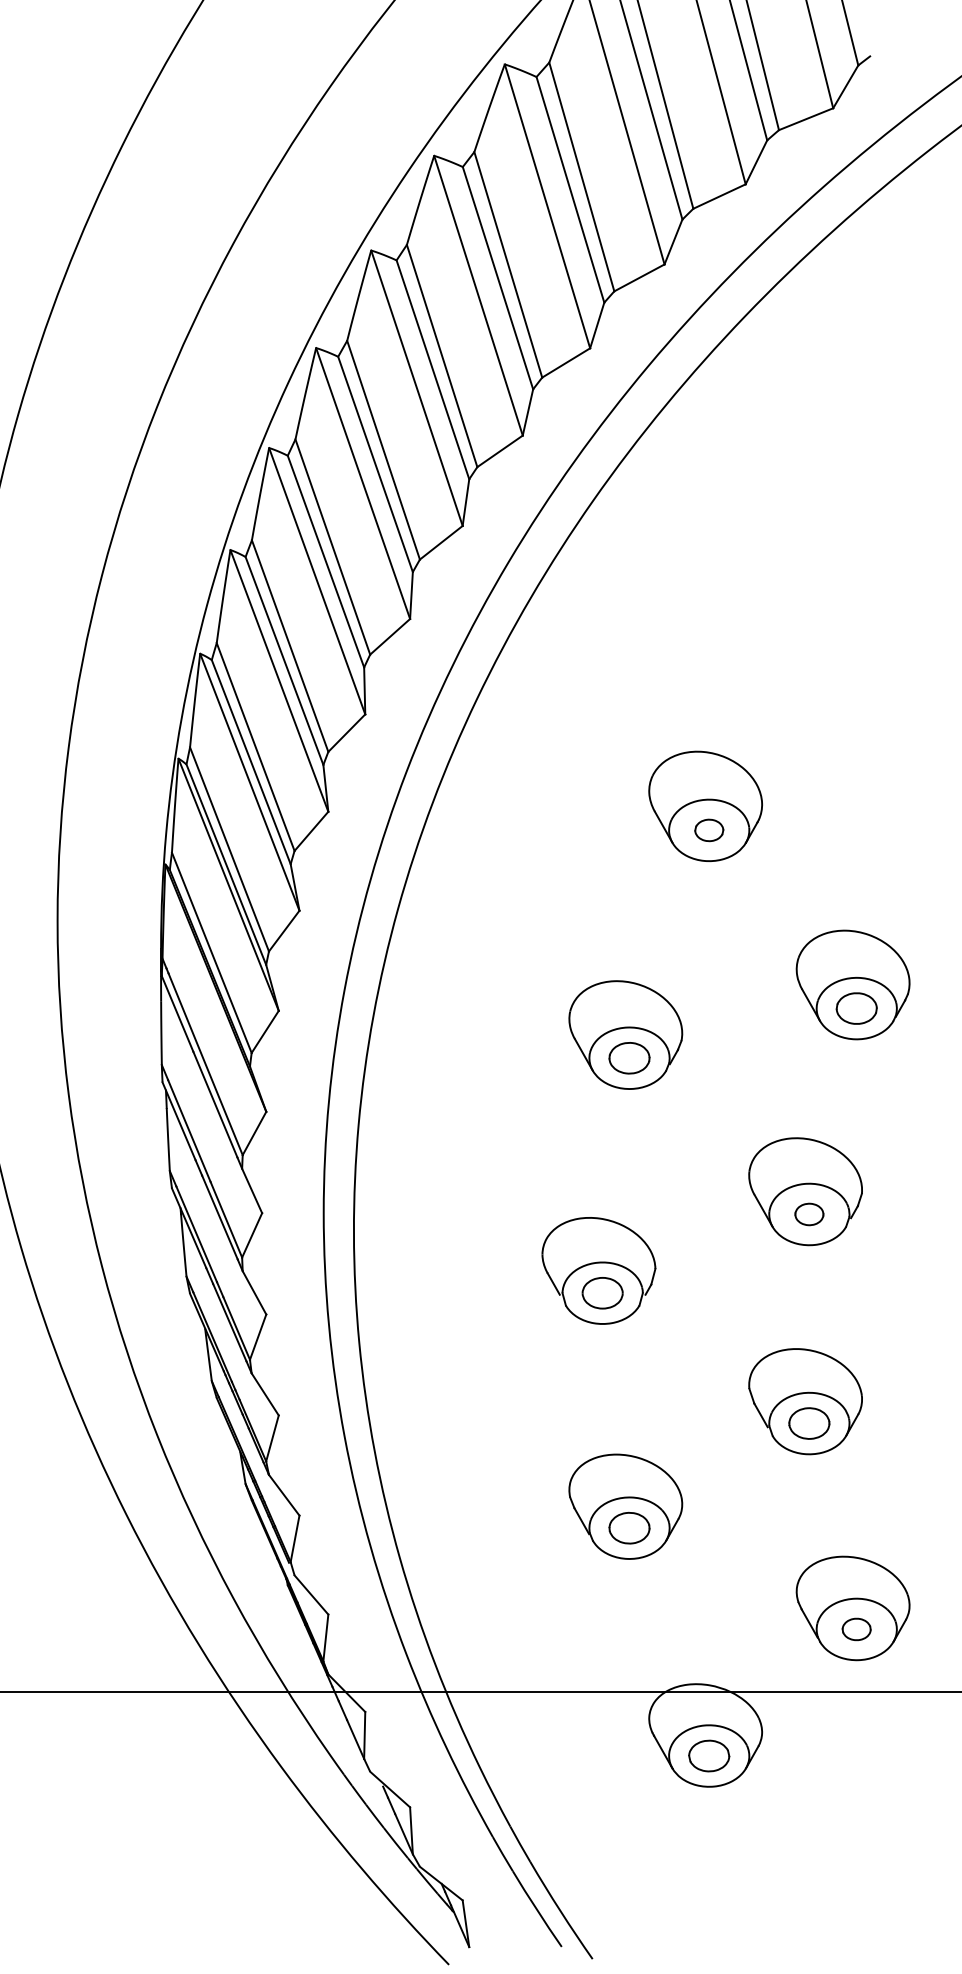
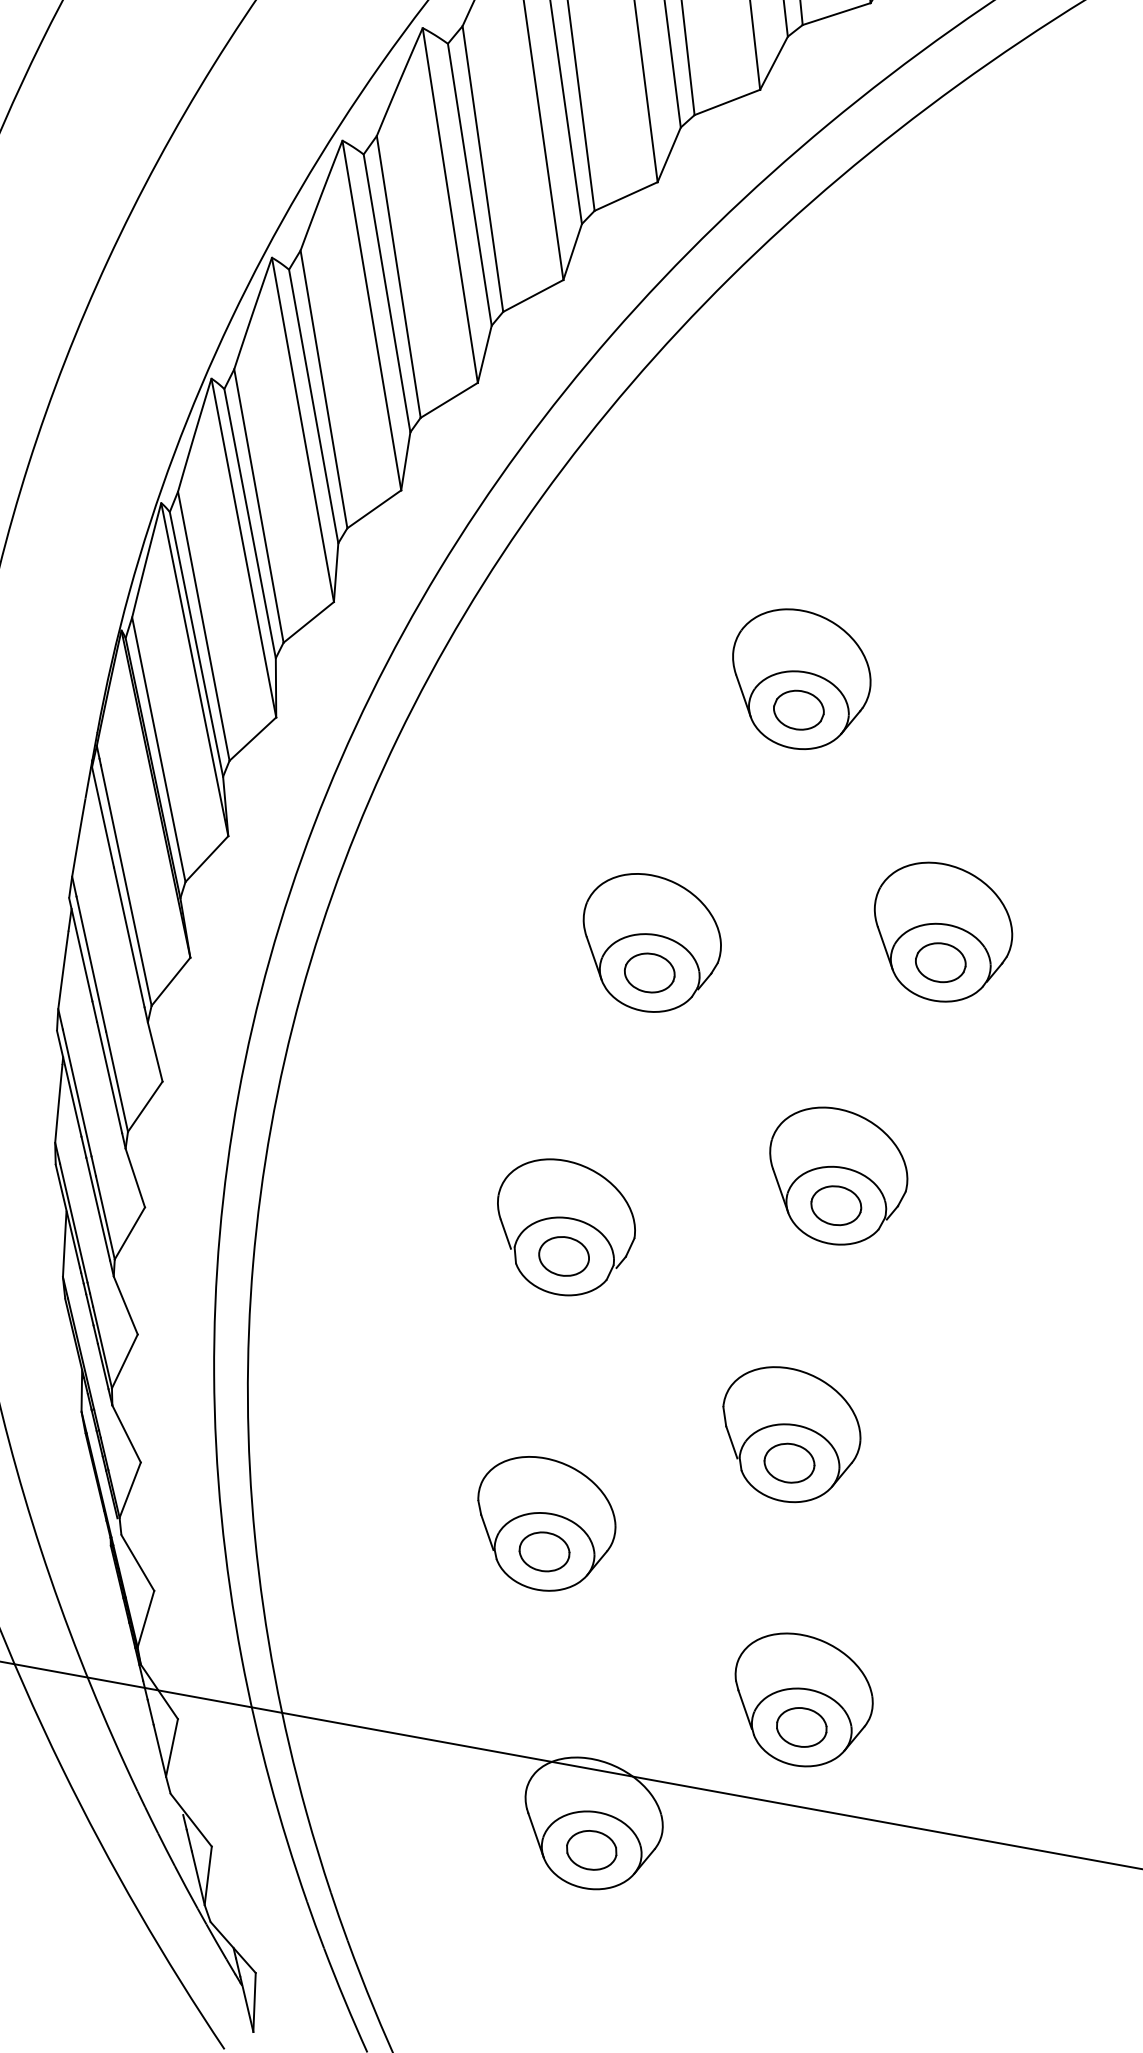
part: (709, 830) -> (799, 710), size x1.43
part: (809, 1214) -> (836, 1205), size x1.43
part: (856, 1629) -> (801, 1727), size x1.43

